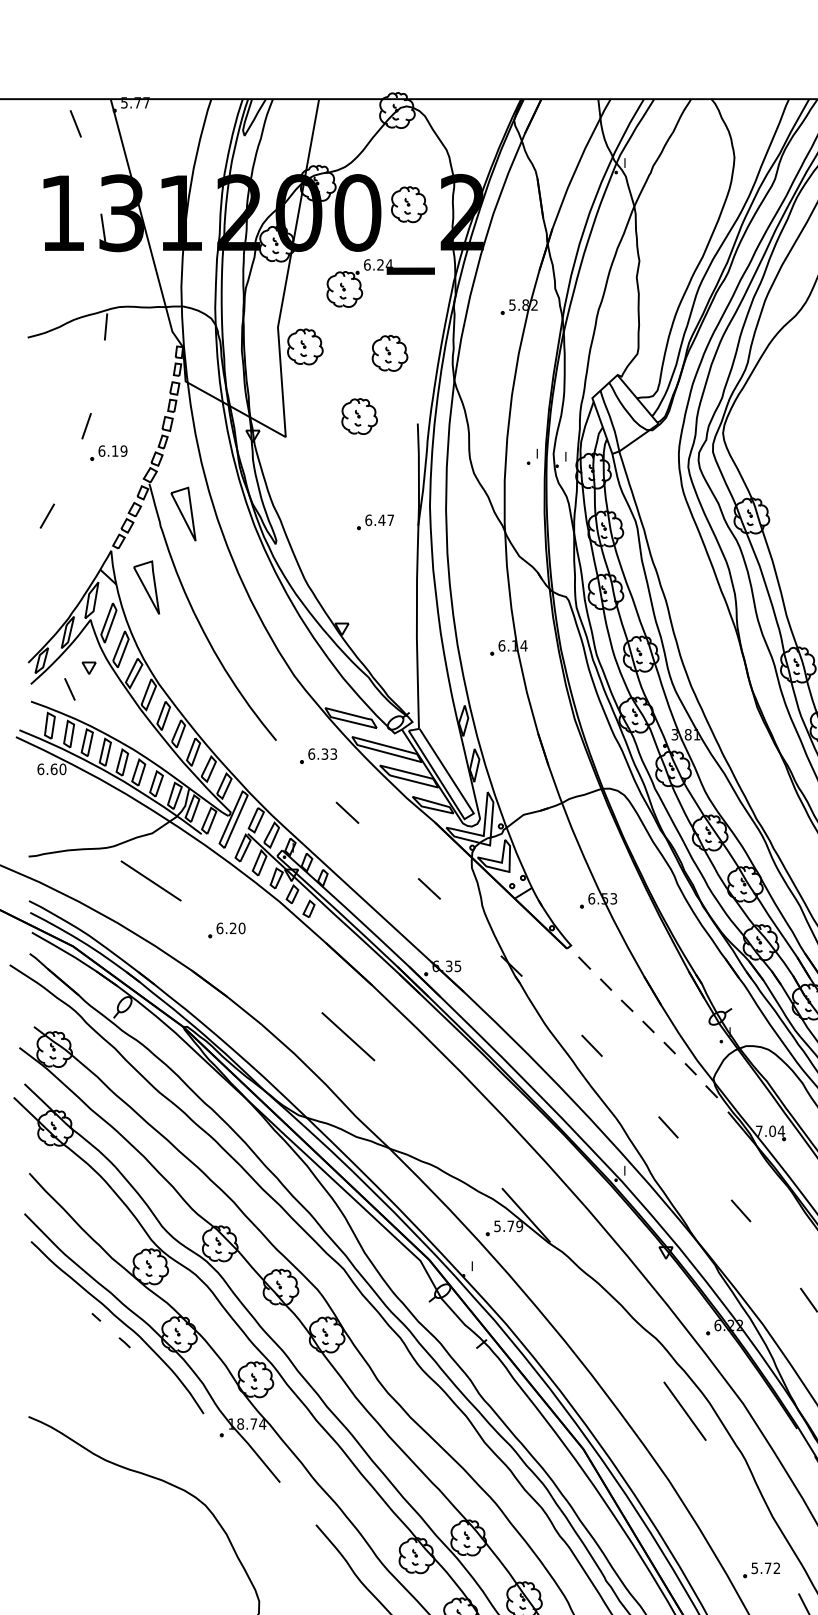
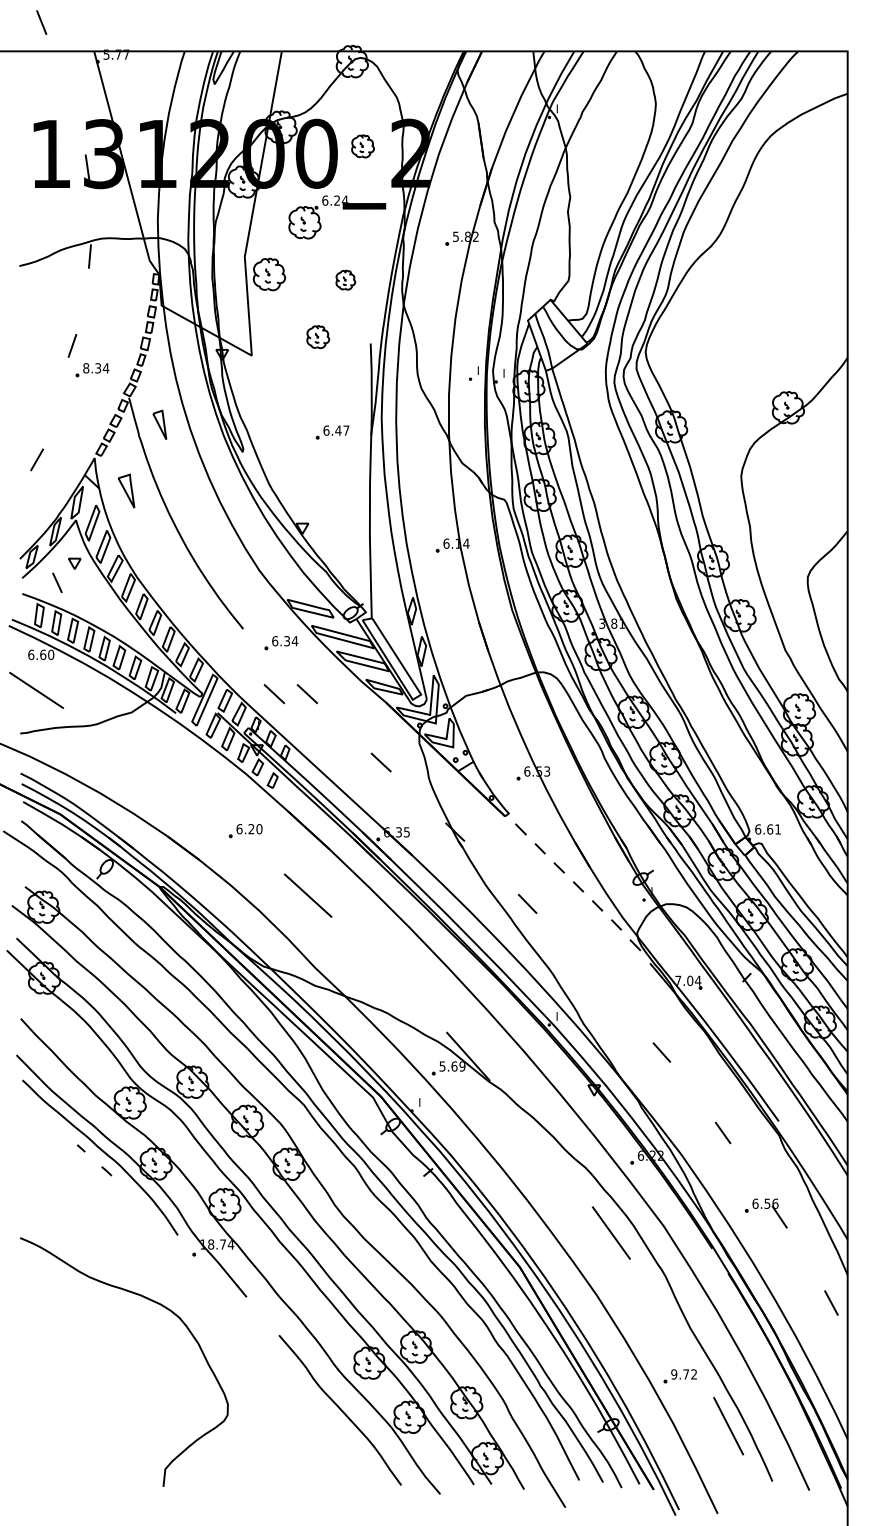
line: (75, 123) -> (41, 22), moved
part: (408, 204) -> (362, 146), size x0.7
part: (389, 352) -> (345, 279), size x0.6
part: (358, 415) -> (317, 336), size x0.7
text: (113, 451) -> (96, 368), 6.19 -> 8.34
part: (183, 513) -> (159, 424), size x0.6
line: (47, 515) -> (37, 459), moved
part: (146, 586) -> (126, 490), size x0.7
text: (333, 754) -> (294, 641), 6.33 -> 6.34
line: (309, 813) -> (273, 694), added
line: (151, 881) -> (36, 690), moved
part: (226, 931) -> (245, 831), moved
line: (668, 1127) -> (596, 977), removed
text: (510, 1226) -> (454, 1066), 5.79 -> 5.69
text: (755, 1568) -> (674, 1374), 5.72 -> 9.72

